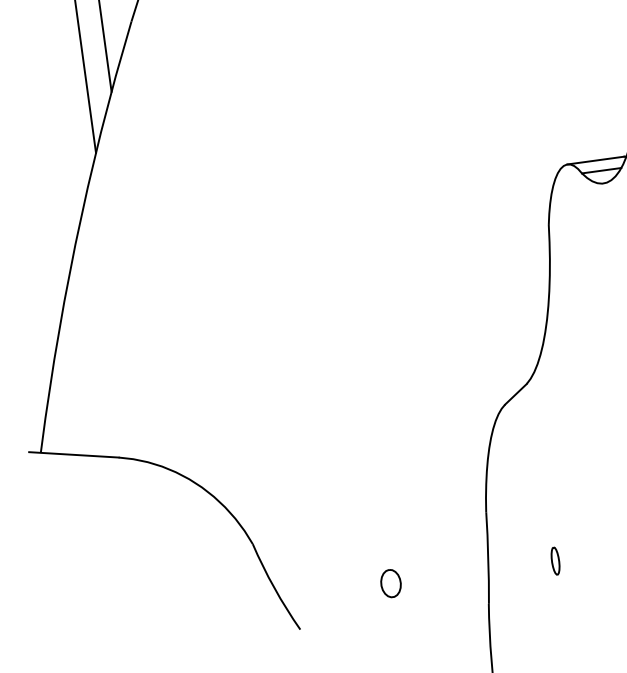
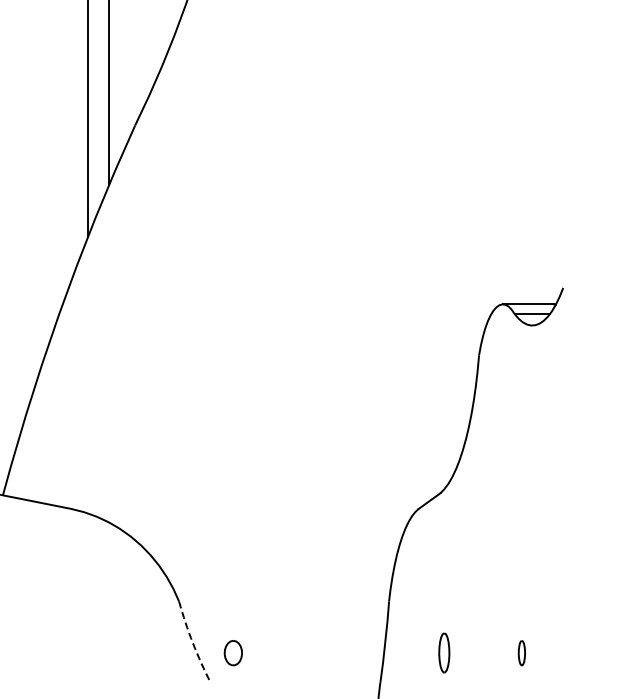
part: (555, 561) -> (444, 653), size x1.6
part: (390, 584) -> (232, 653), moved
arc: (274, 588) -> (192, 643), solid -> dashed

